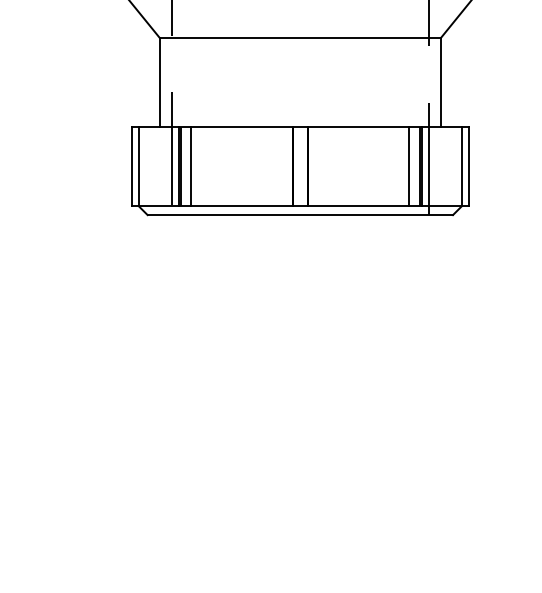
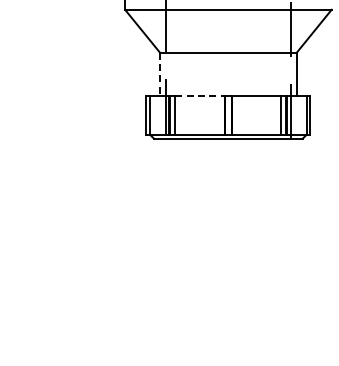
line: (160, 82) -> (160, 74), solid -> dashed
line: (242, 125) -> (200, 95), solid -> dashed

